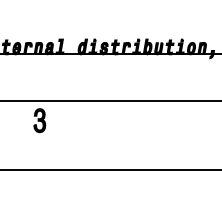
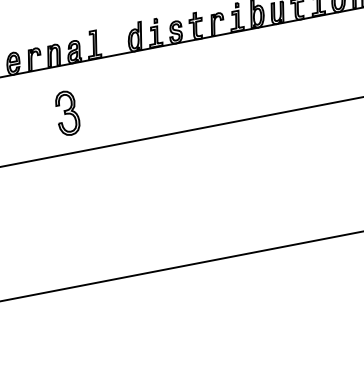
part: (39, 120) -> (66, 113), moved

